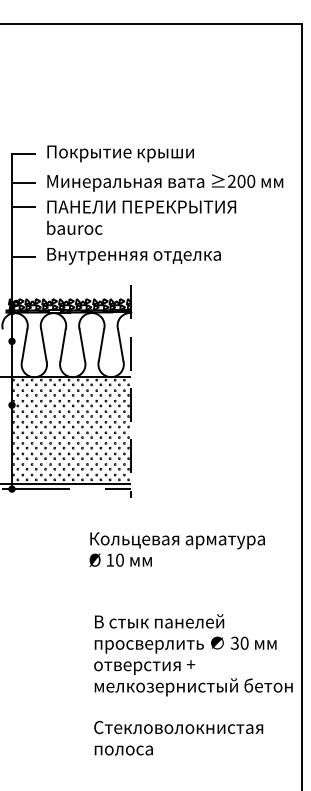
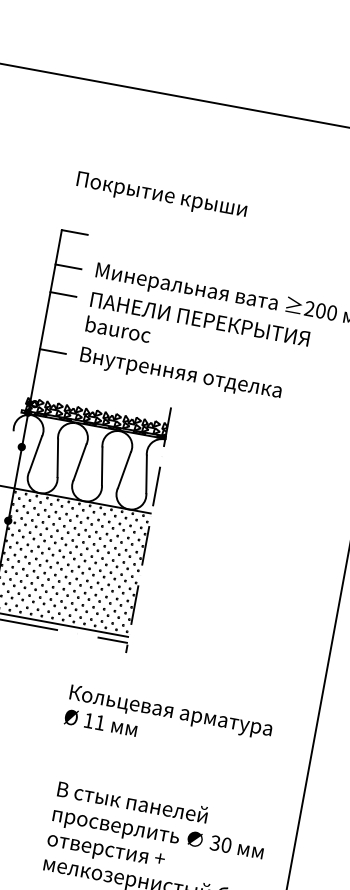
text: (120, 153) -> (161, 195), moved
text: (119, 559) -> (99, 721), 10 -> 11

